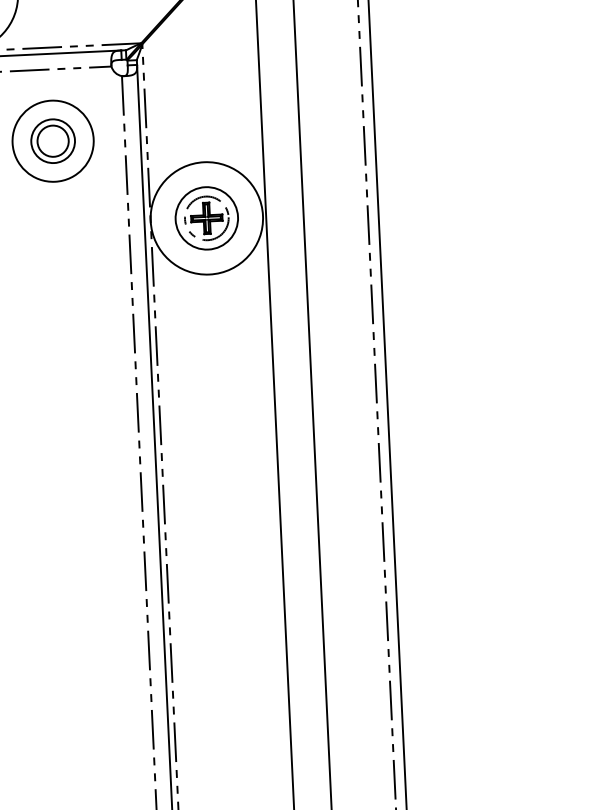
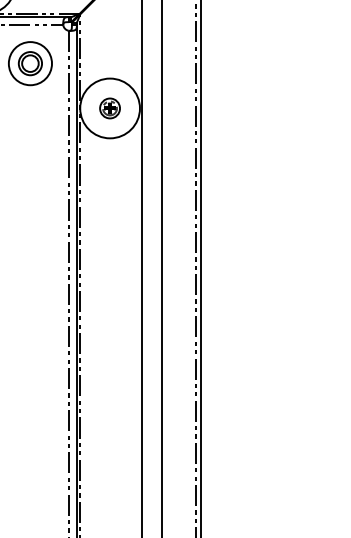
part: (205, 218) -> (109, 108), size x0.6

